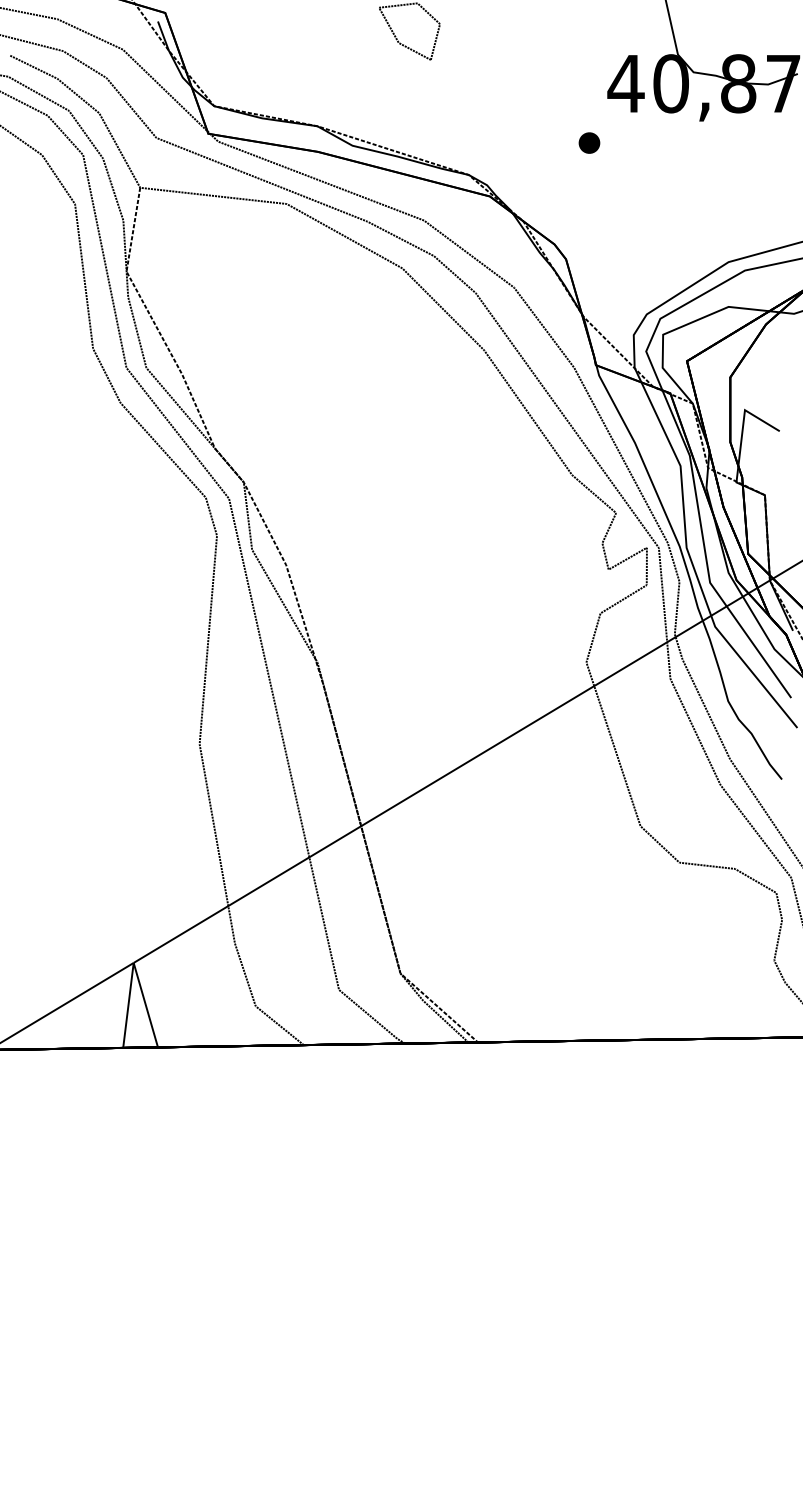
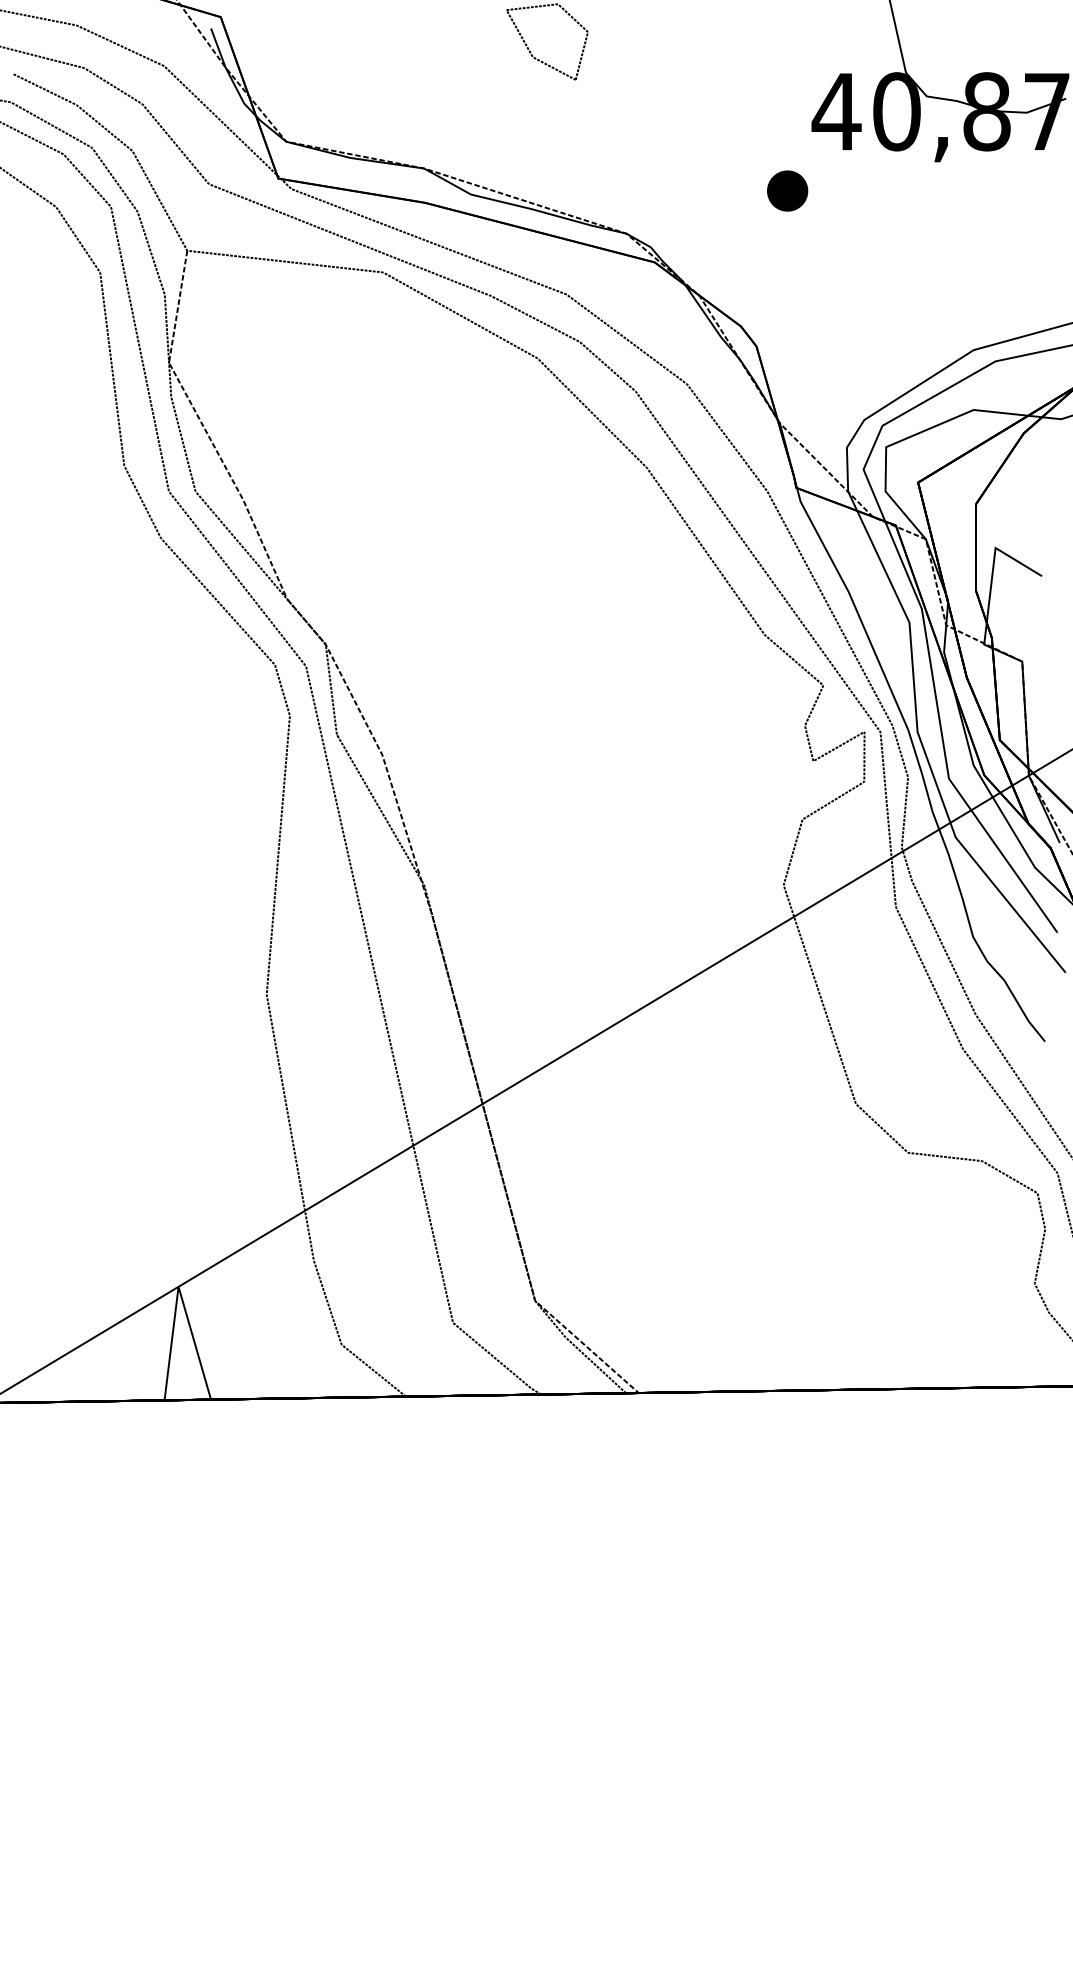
part: (589, 142) -> (787, 190), size x1.43

